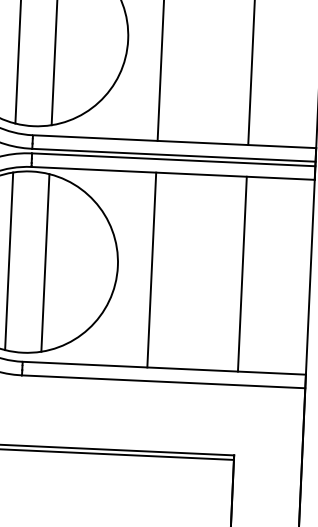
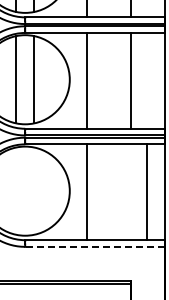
line: (9, 259) -> (16, 190), removed
line: (46, 261) -> (34, 190), removed
line: (243, 274) -> (147, 192), moved
line: (162, 381) -> (94, 246), solid -> dashed

